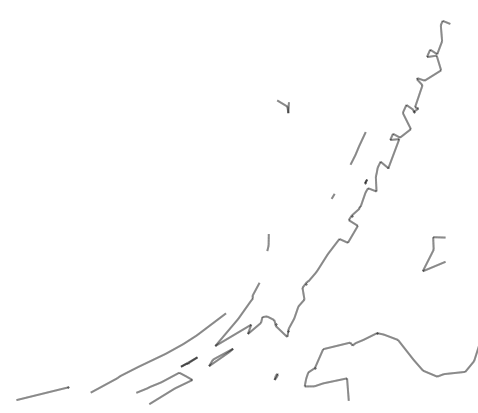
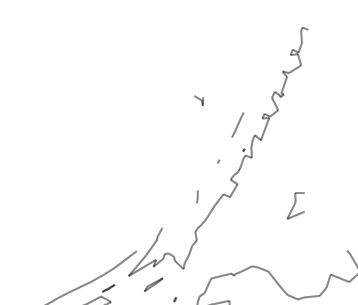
line: (283, 105) -> (199, 99), moved
line: (267, 242) -> (196, 196), moved
part: (220, 357) -> (153, 284), moved

